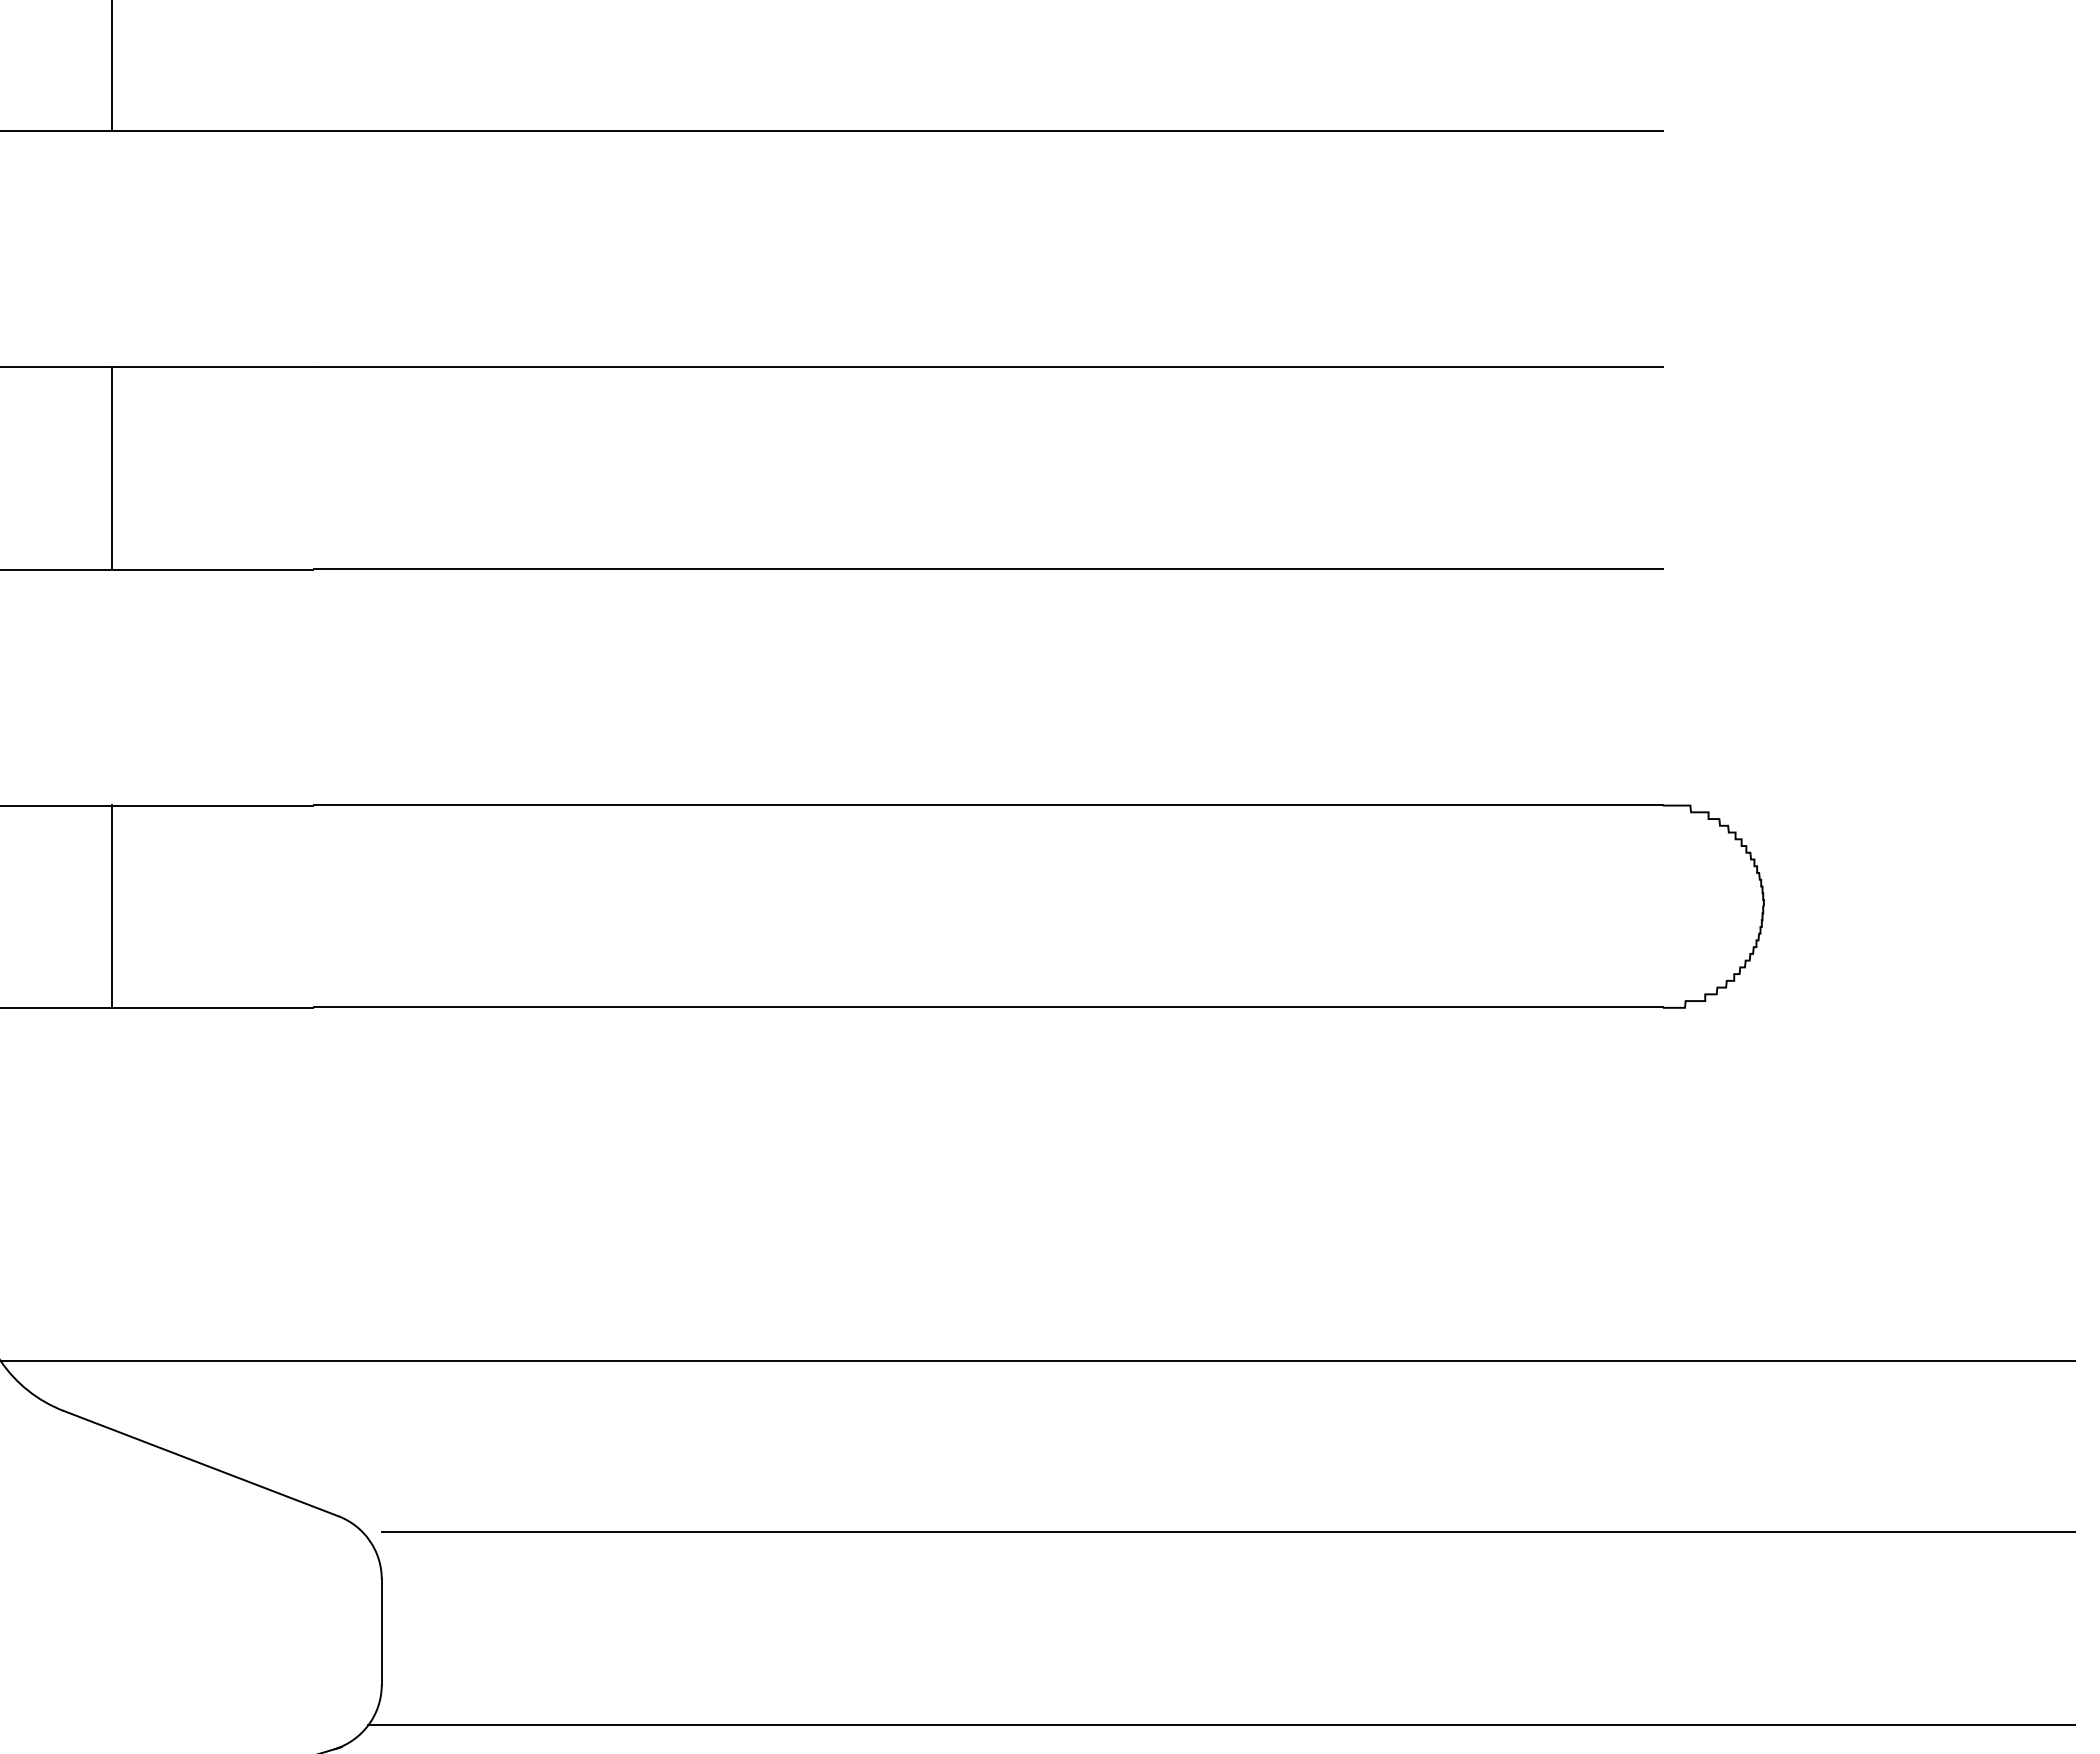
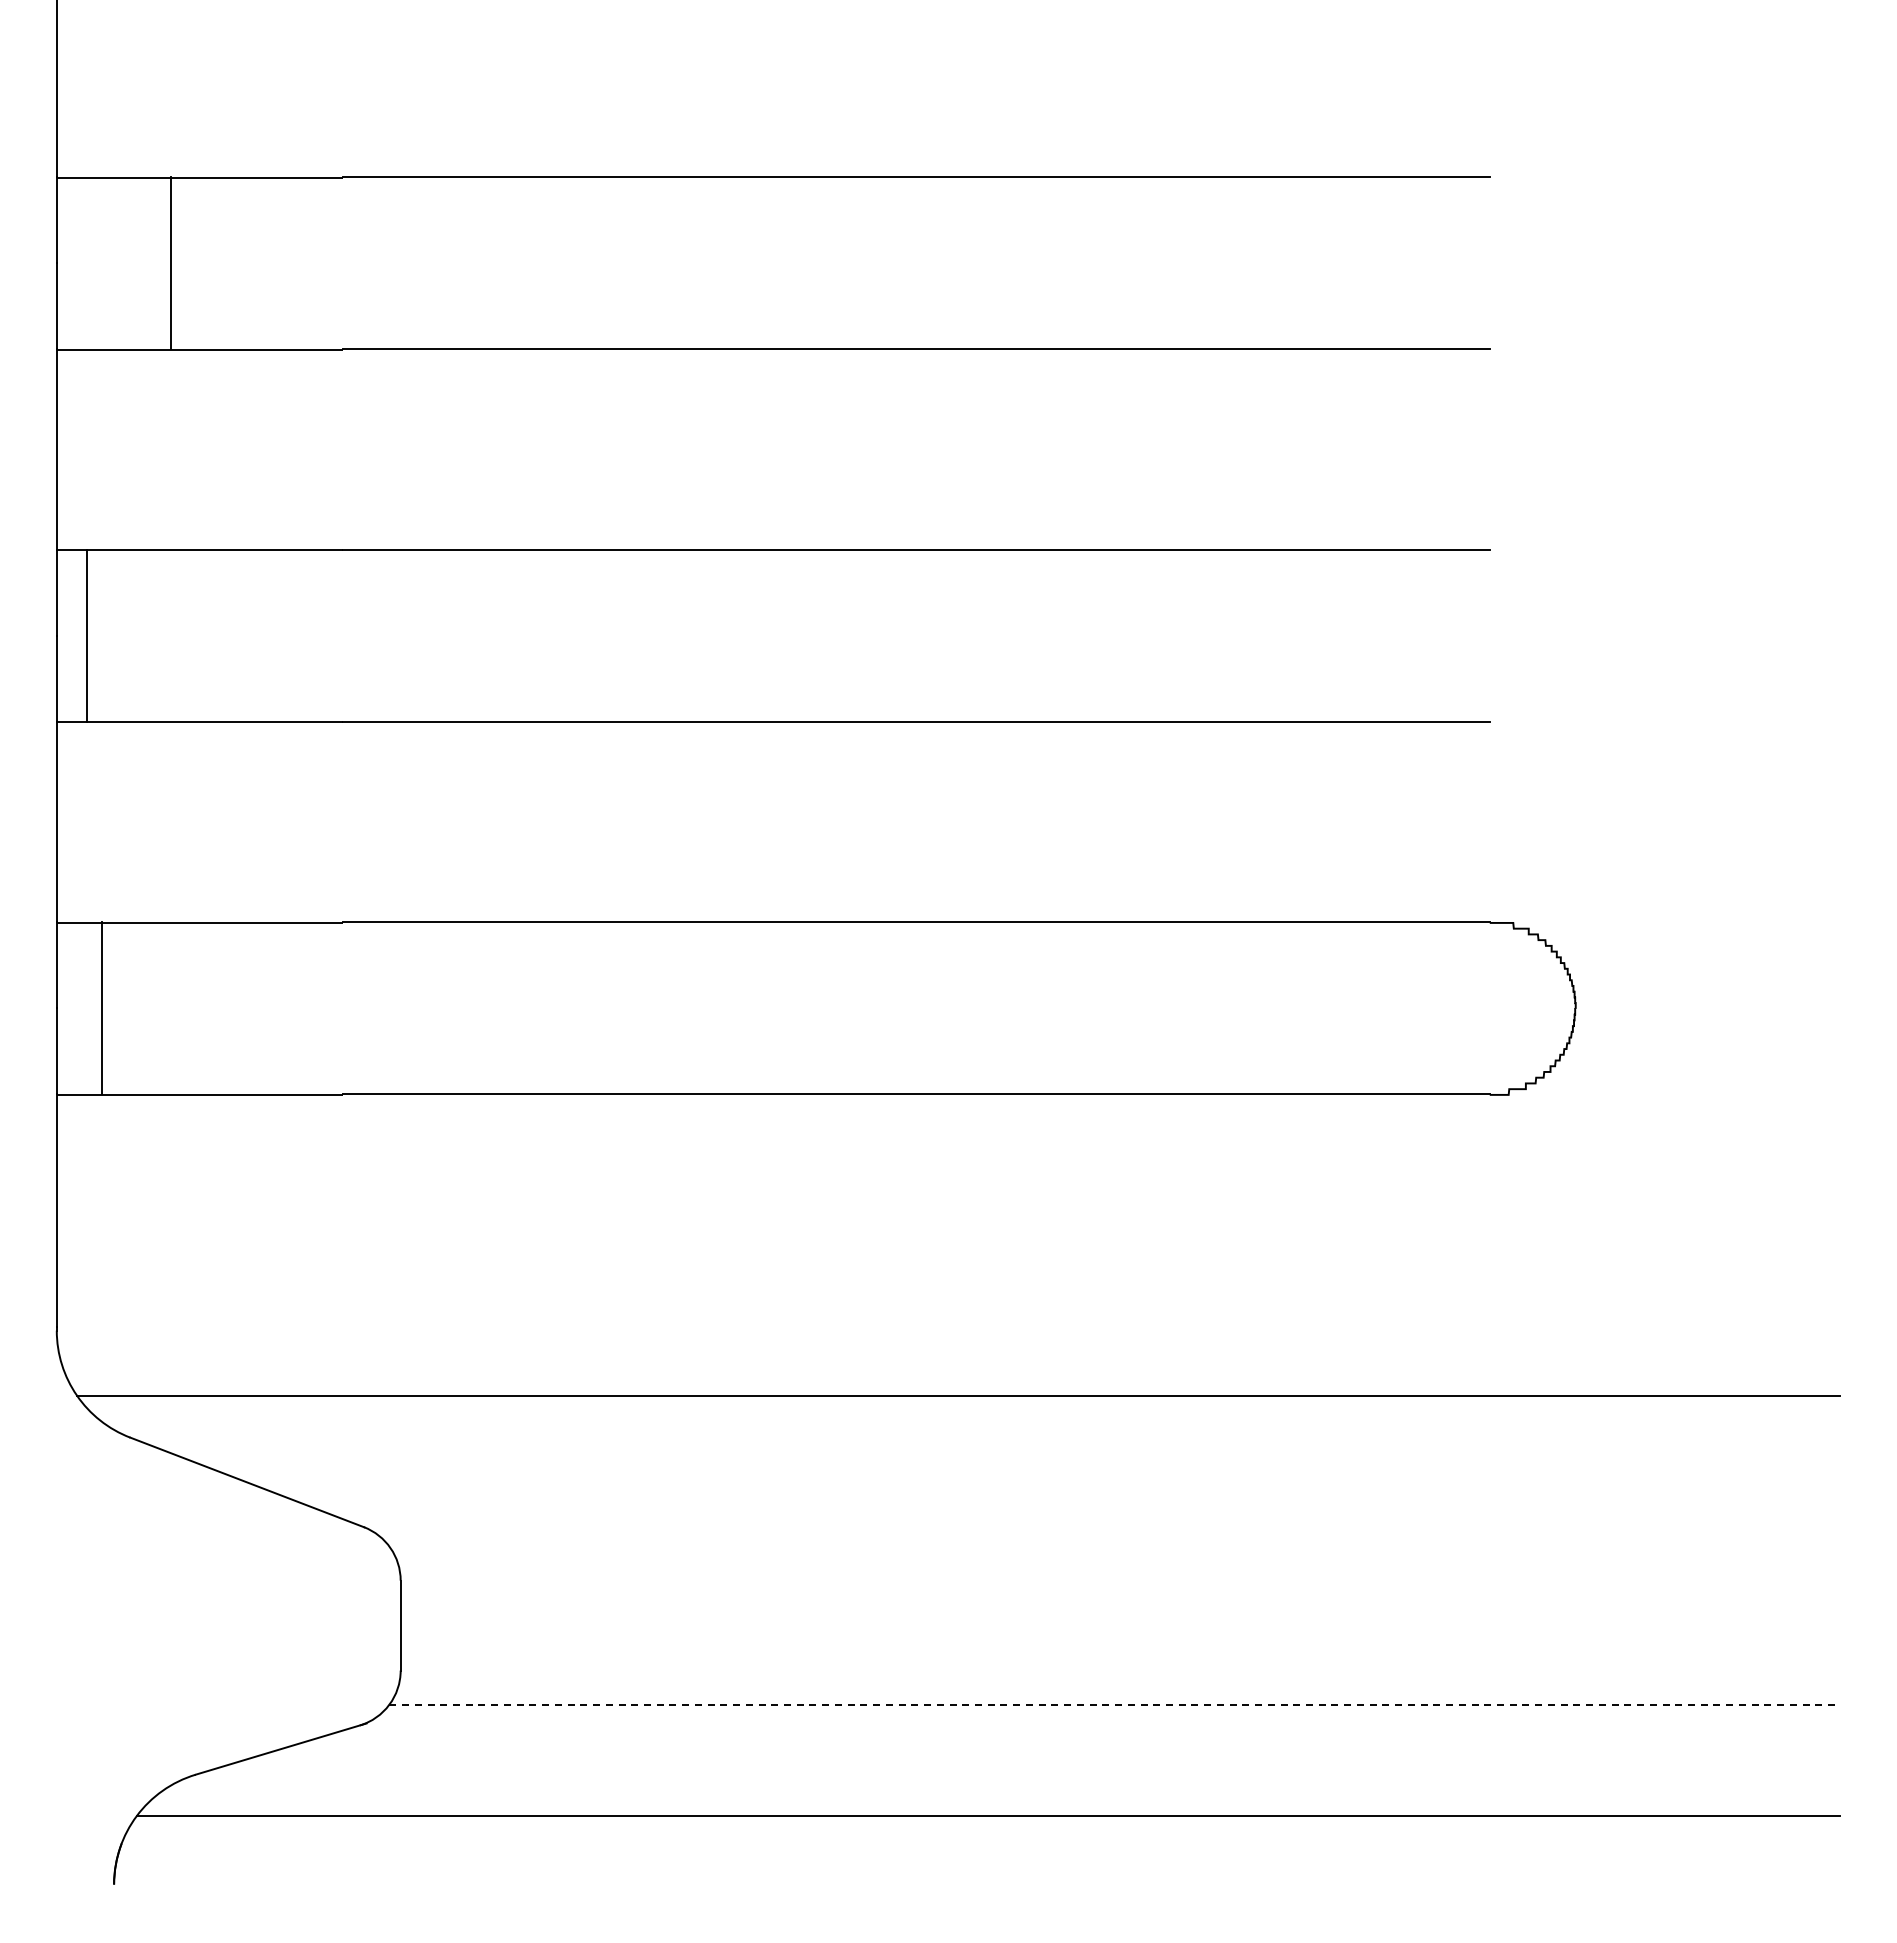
line: (112, 467) -> (87, 635), moved
line: (112, 906) -> (102, 1008), moved
line: (1228, 1531) -> (1120, 1540), removed
line: (1222, 1724) -> (1115, 1704), solid -> dashed

